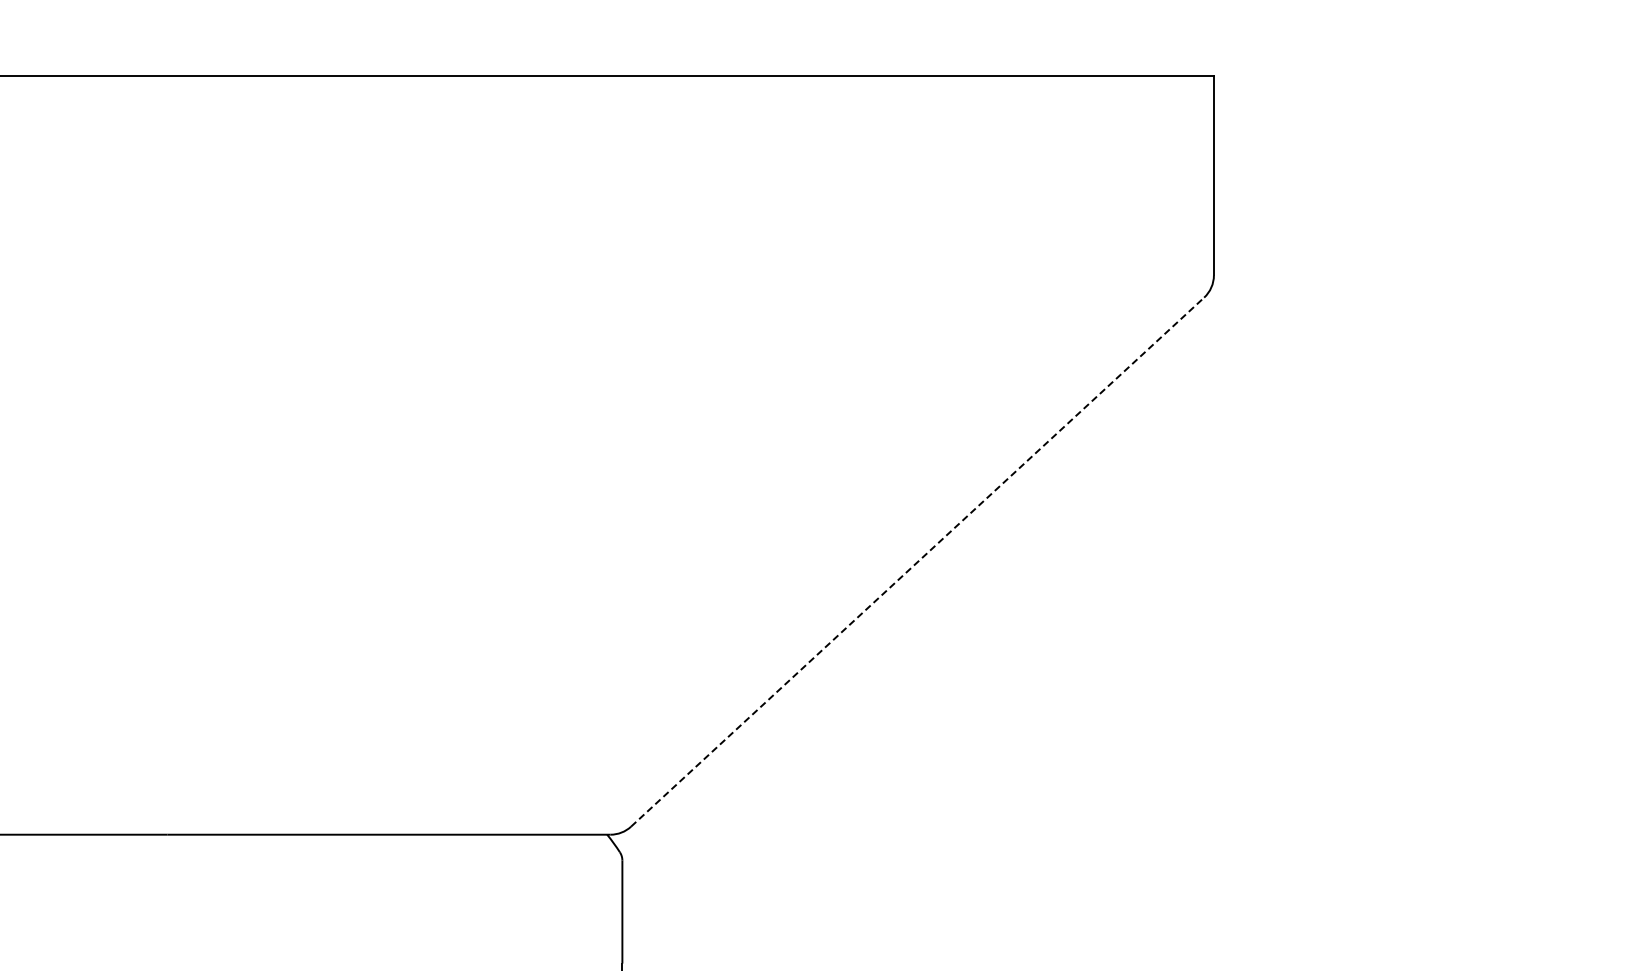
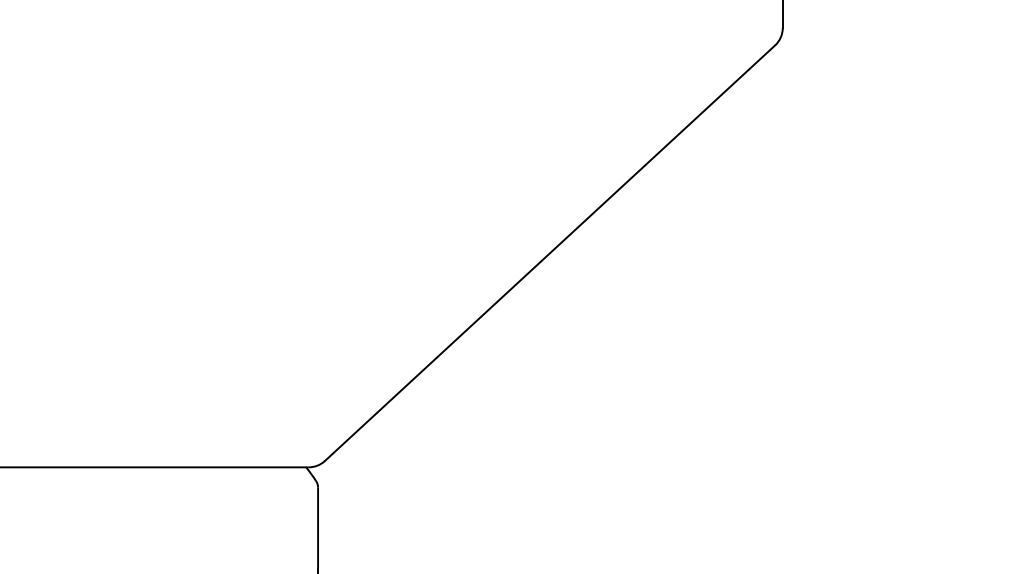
line: (917, 562) -> (549, 253), dashed -> solid

